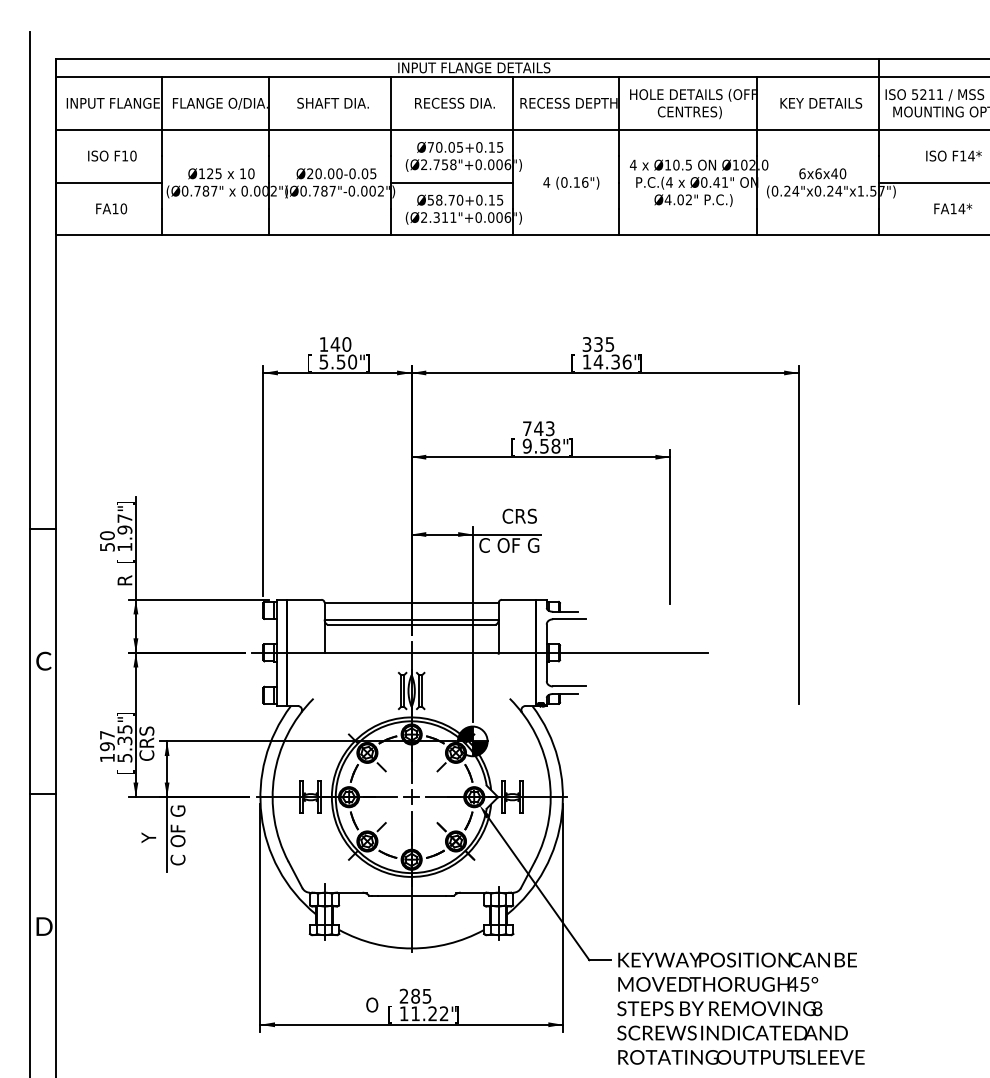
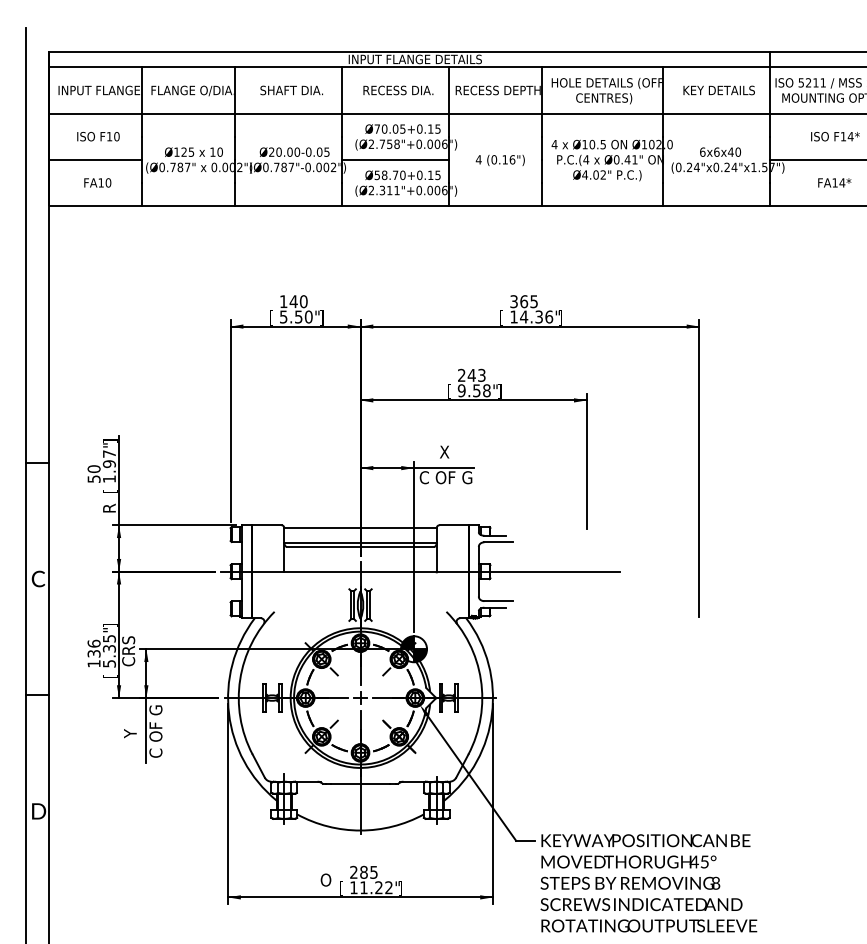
text: (598, 344) -> (524, 301), 335 -> 365
text: (526, 427) -> (461, 374), 743 -> 243
text: (520, 515) -> (455, 451), CRS -> X
text: (106, 740) -> (93, 648), 197 -> 136

